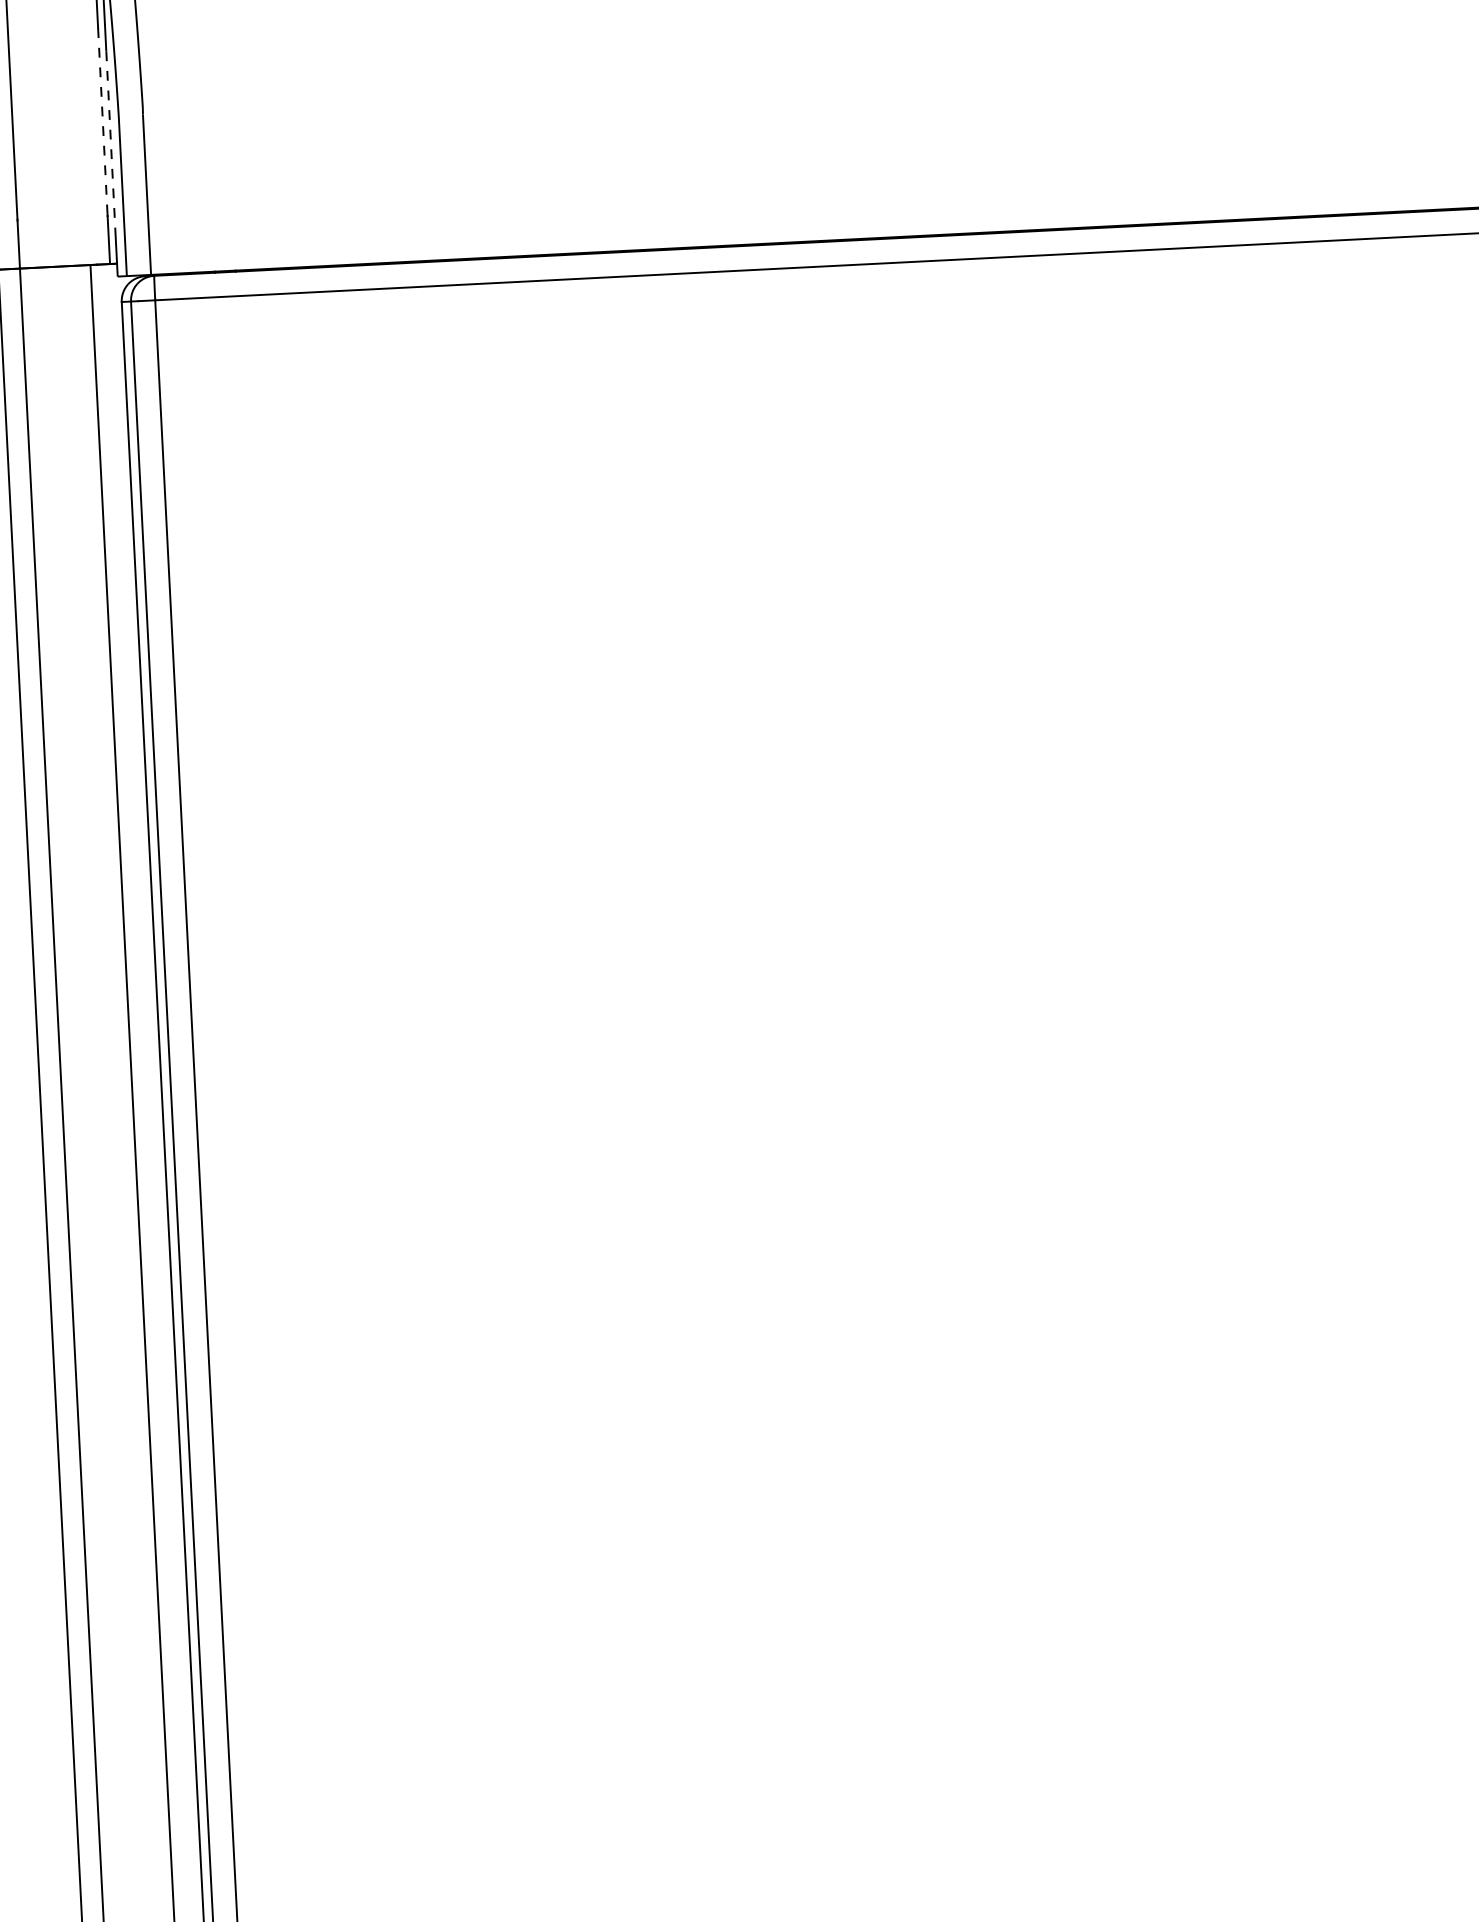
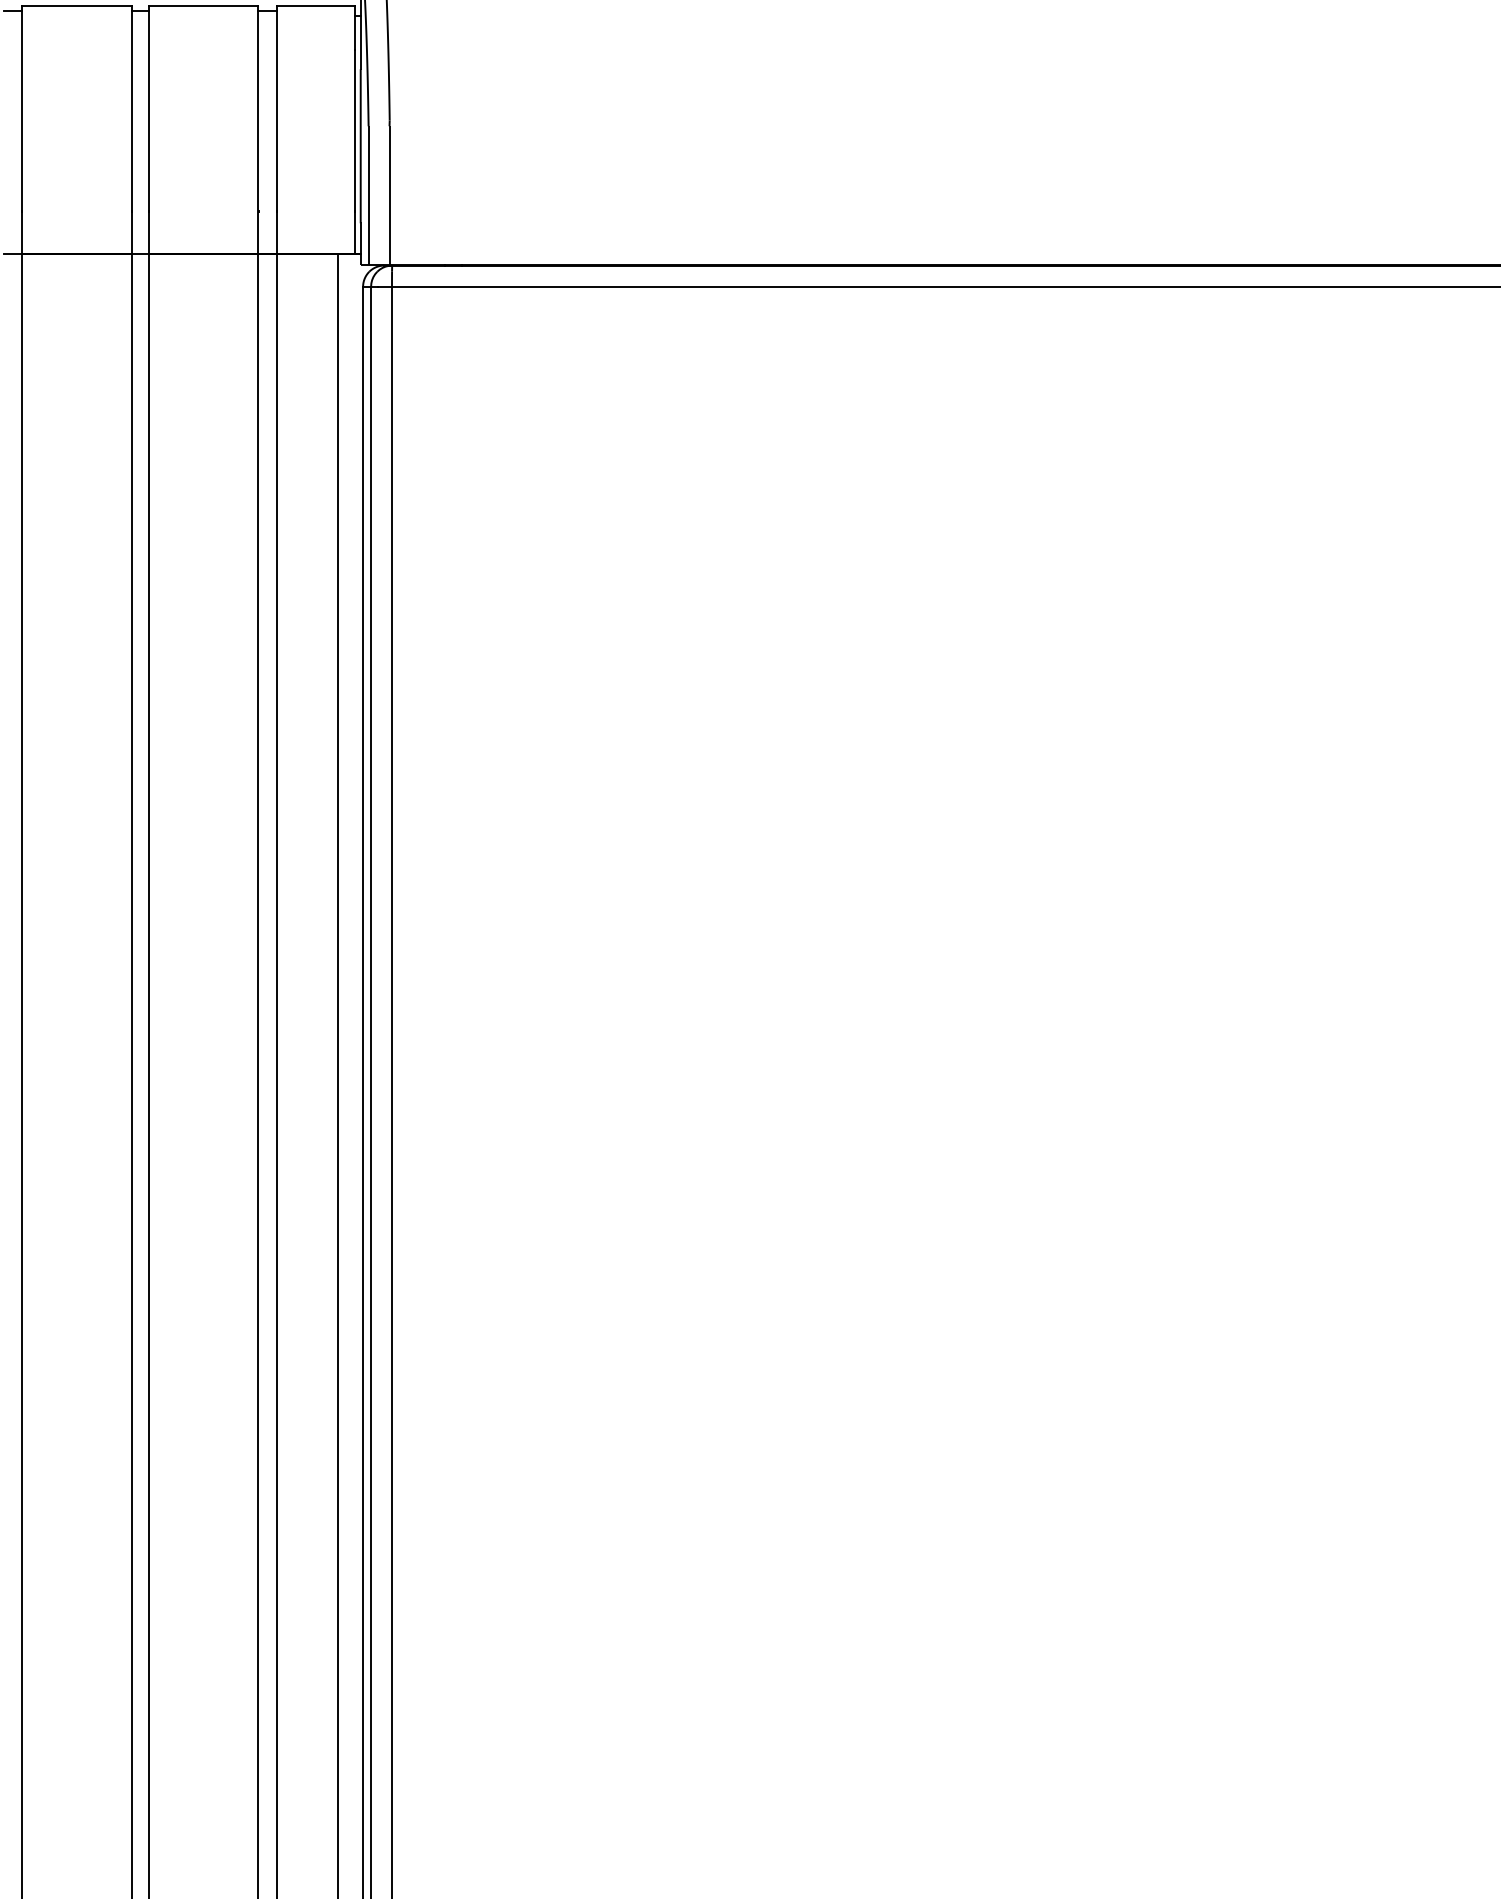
line: (102, 121) -> (354, 130), dashed -> solid
line: (110, 139) -> (360, 146), dashed -> solid

